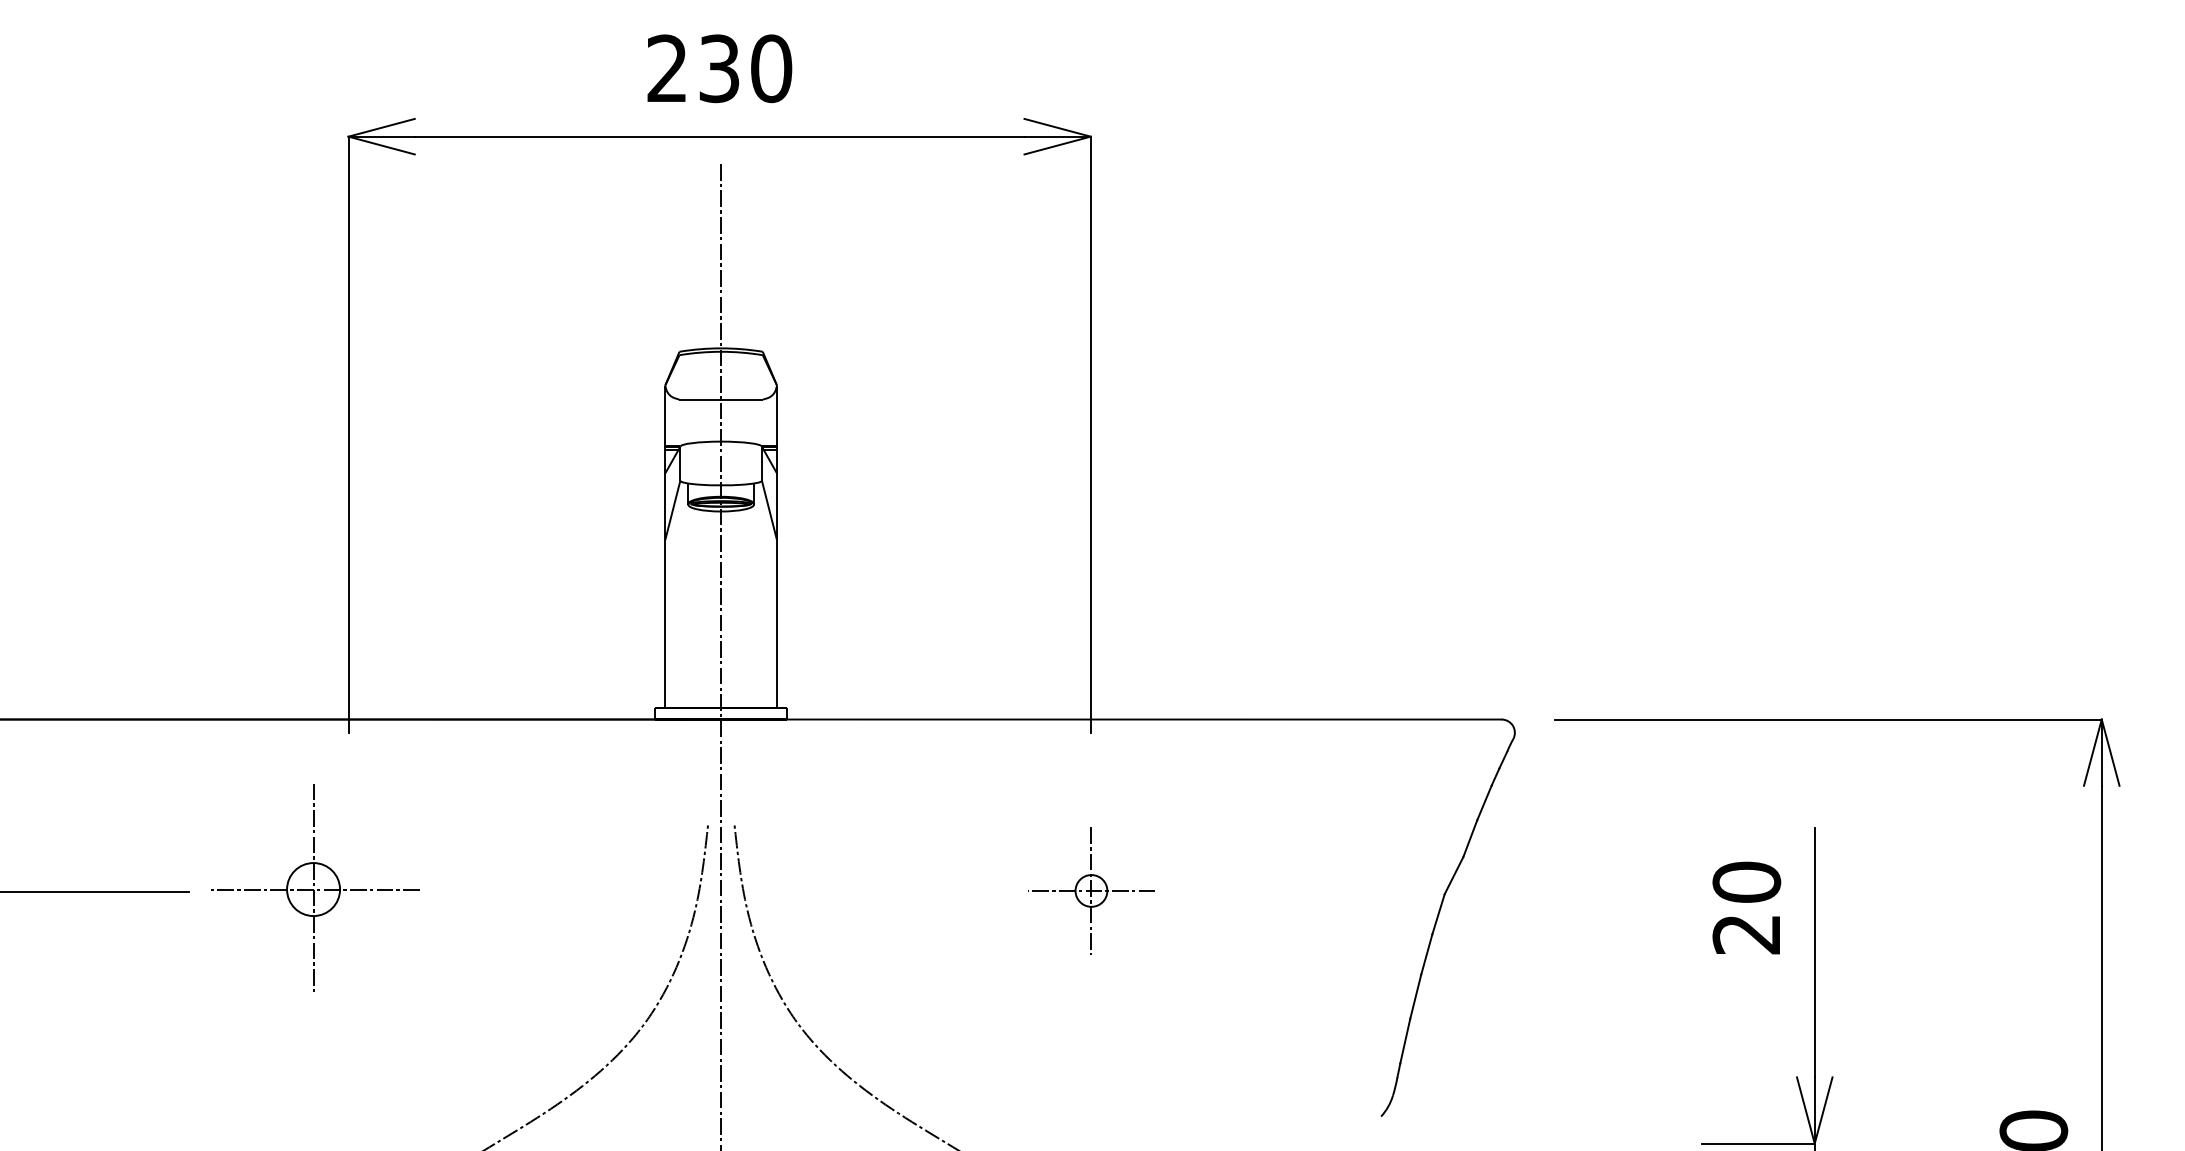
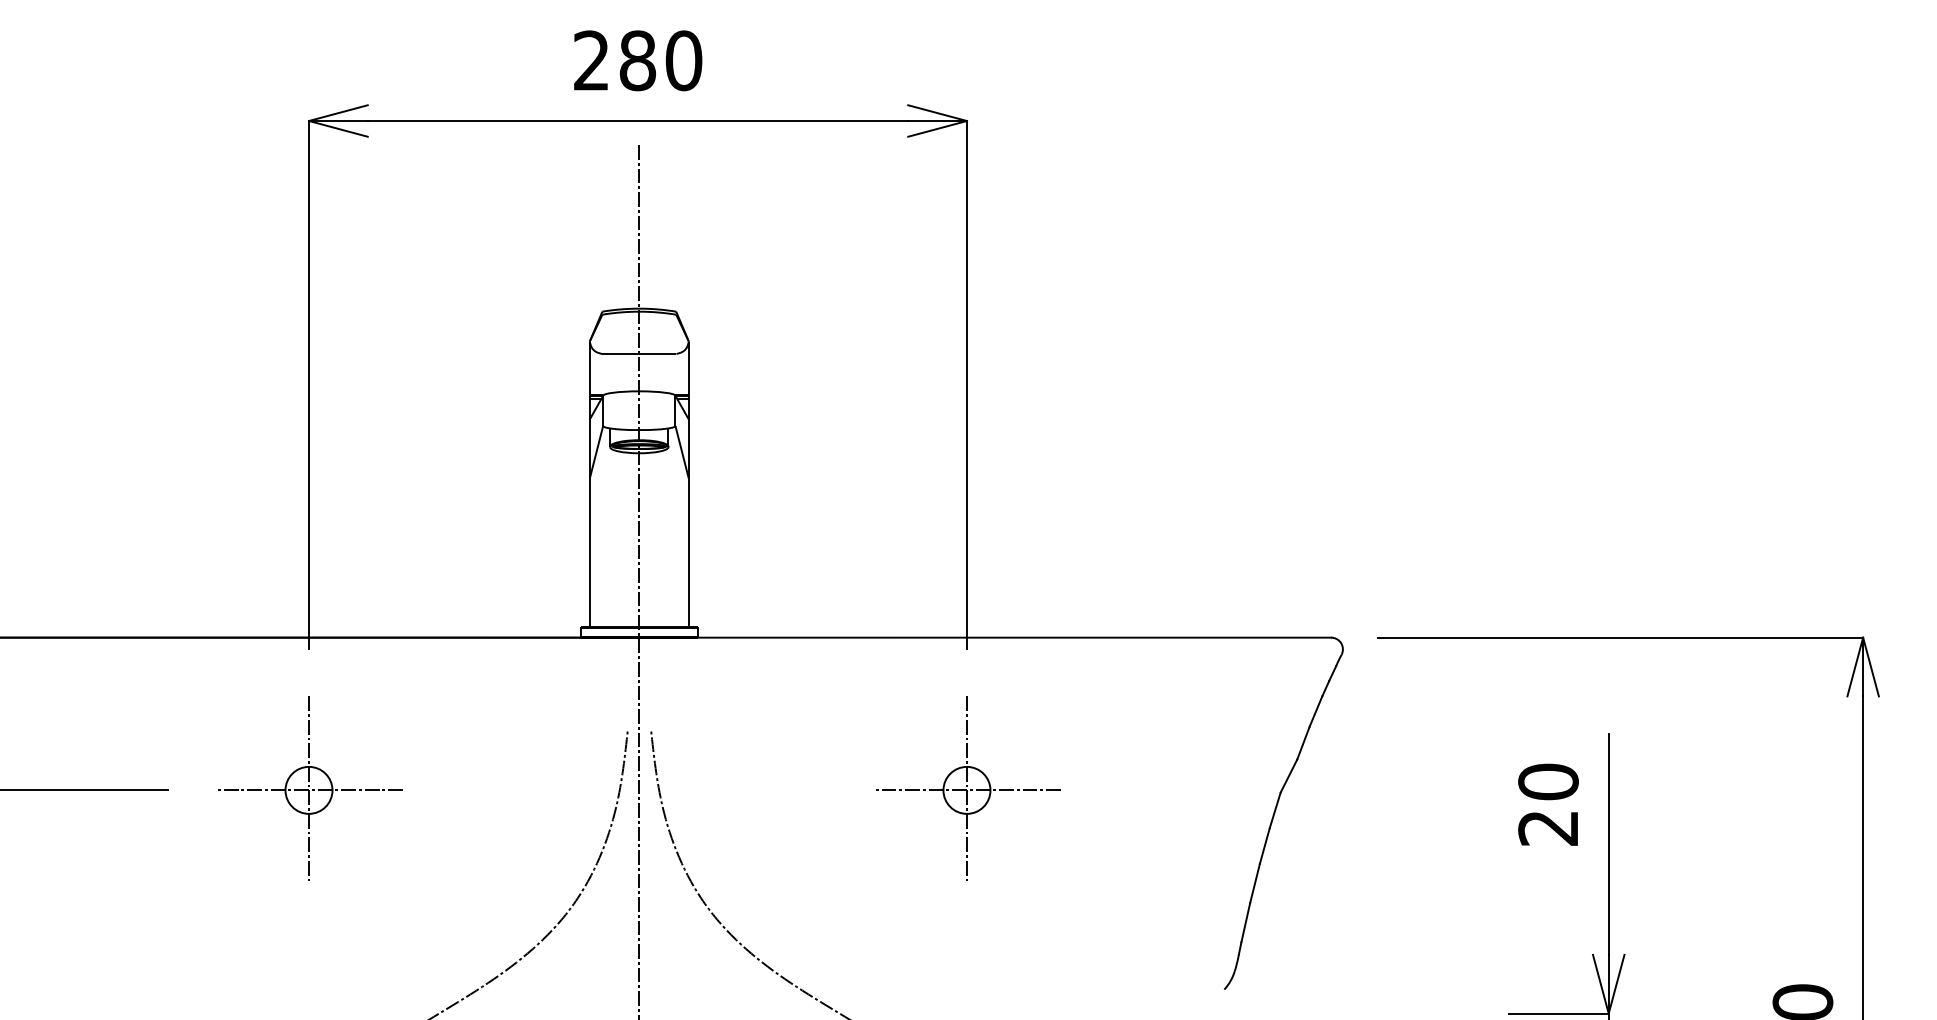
text: (719, 68) -> (637, 60), 230 -> 280
part: (315, 887) -> (310, 788), moved
part: (1092, 889) -> (968, 788), size x1.67

